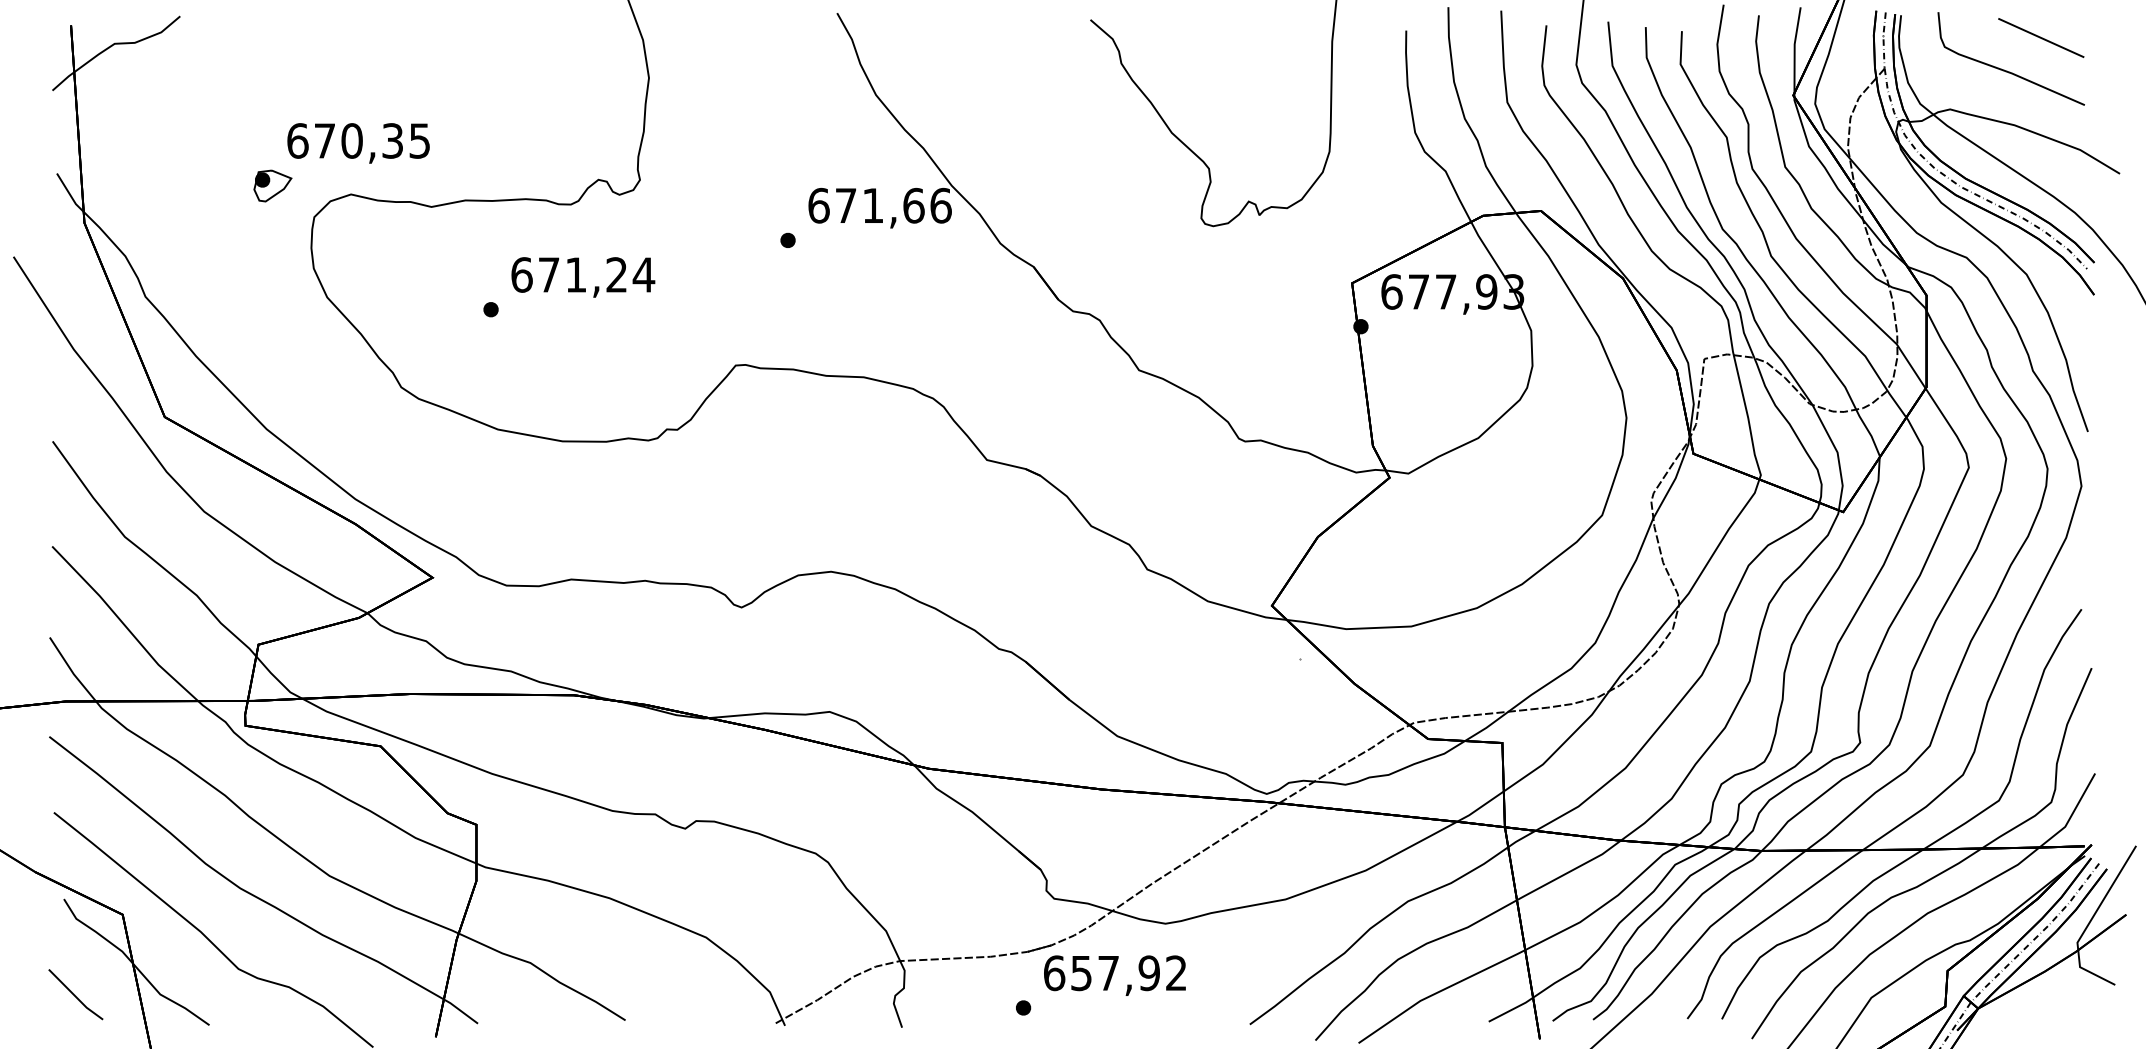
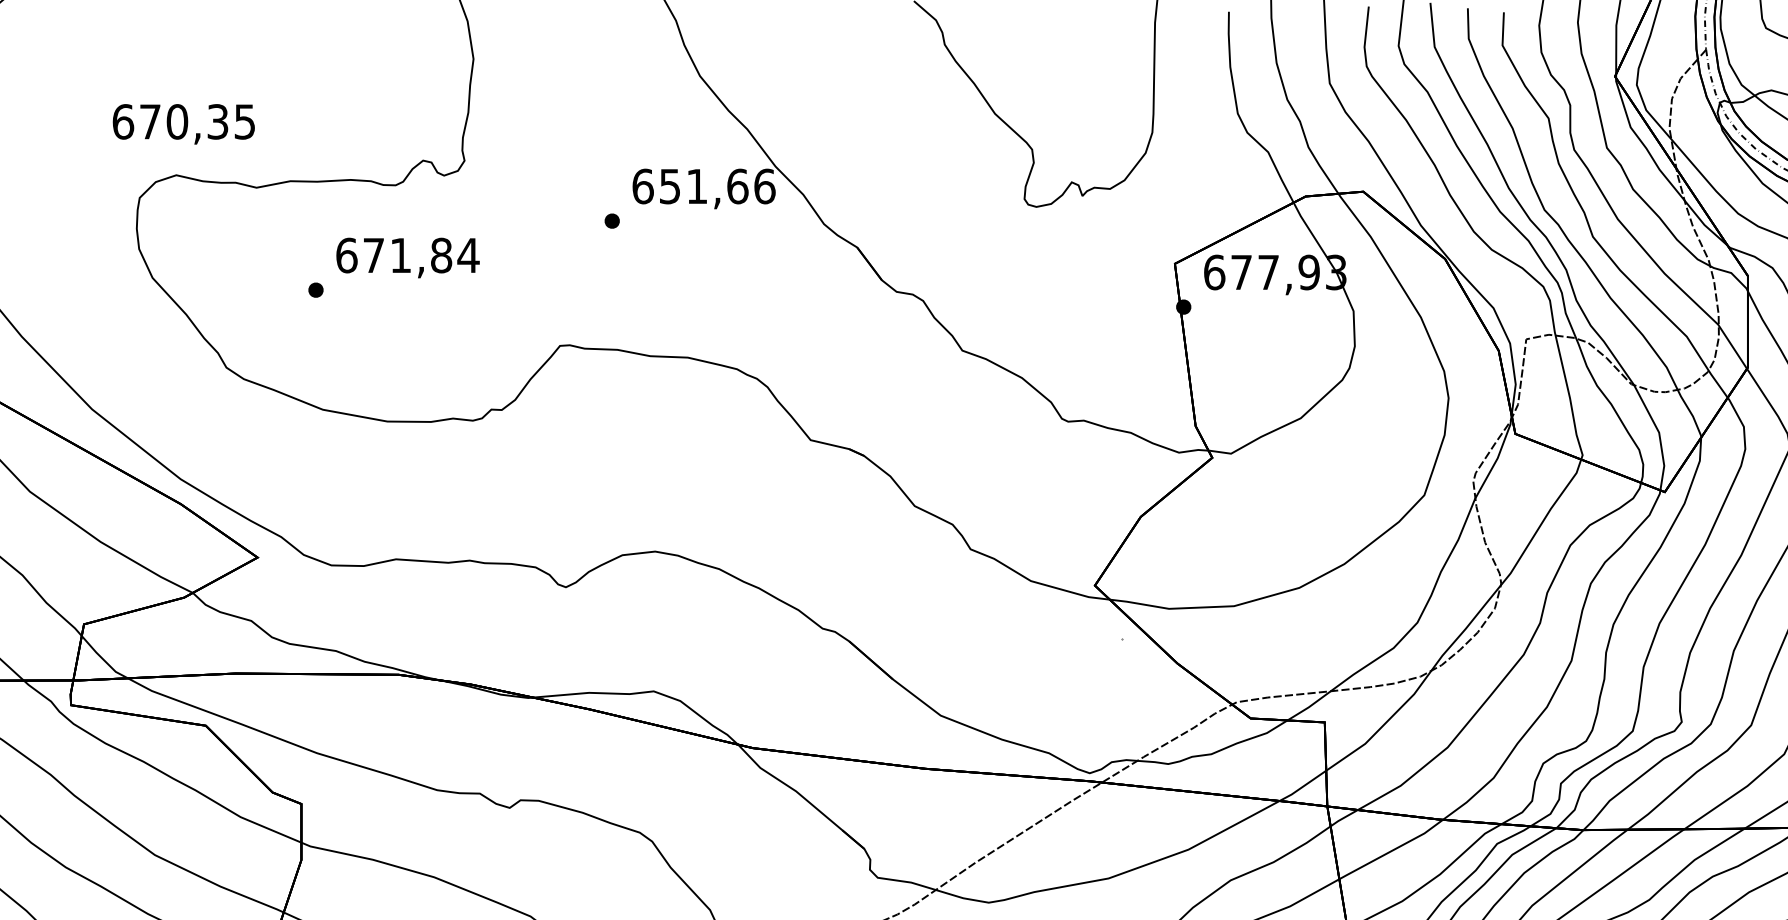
part: (272, 185) -> (97, 166), removed
text: (845, 205) -> (669, 186), 671,66 -> 651,66
text: (616, 274) -> (441, 255), 671,24 -> 671,84

